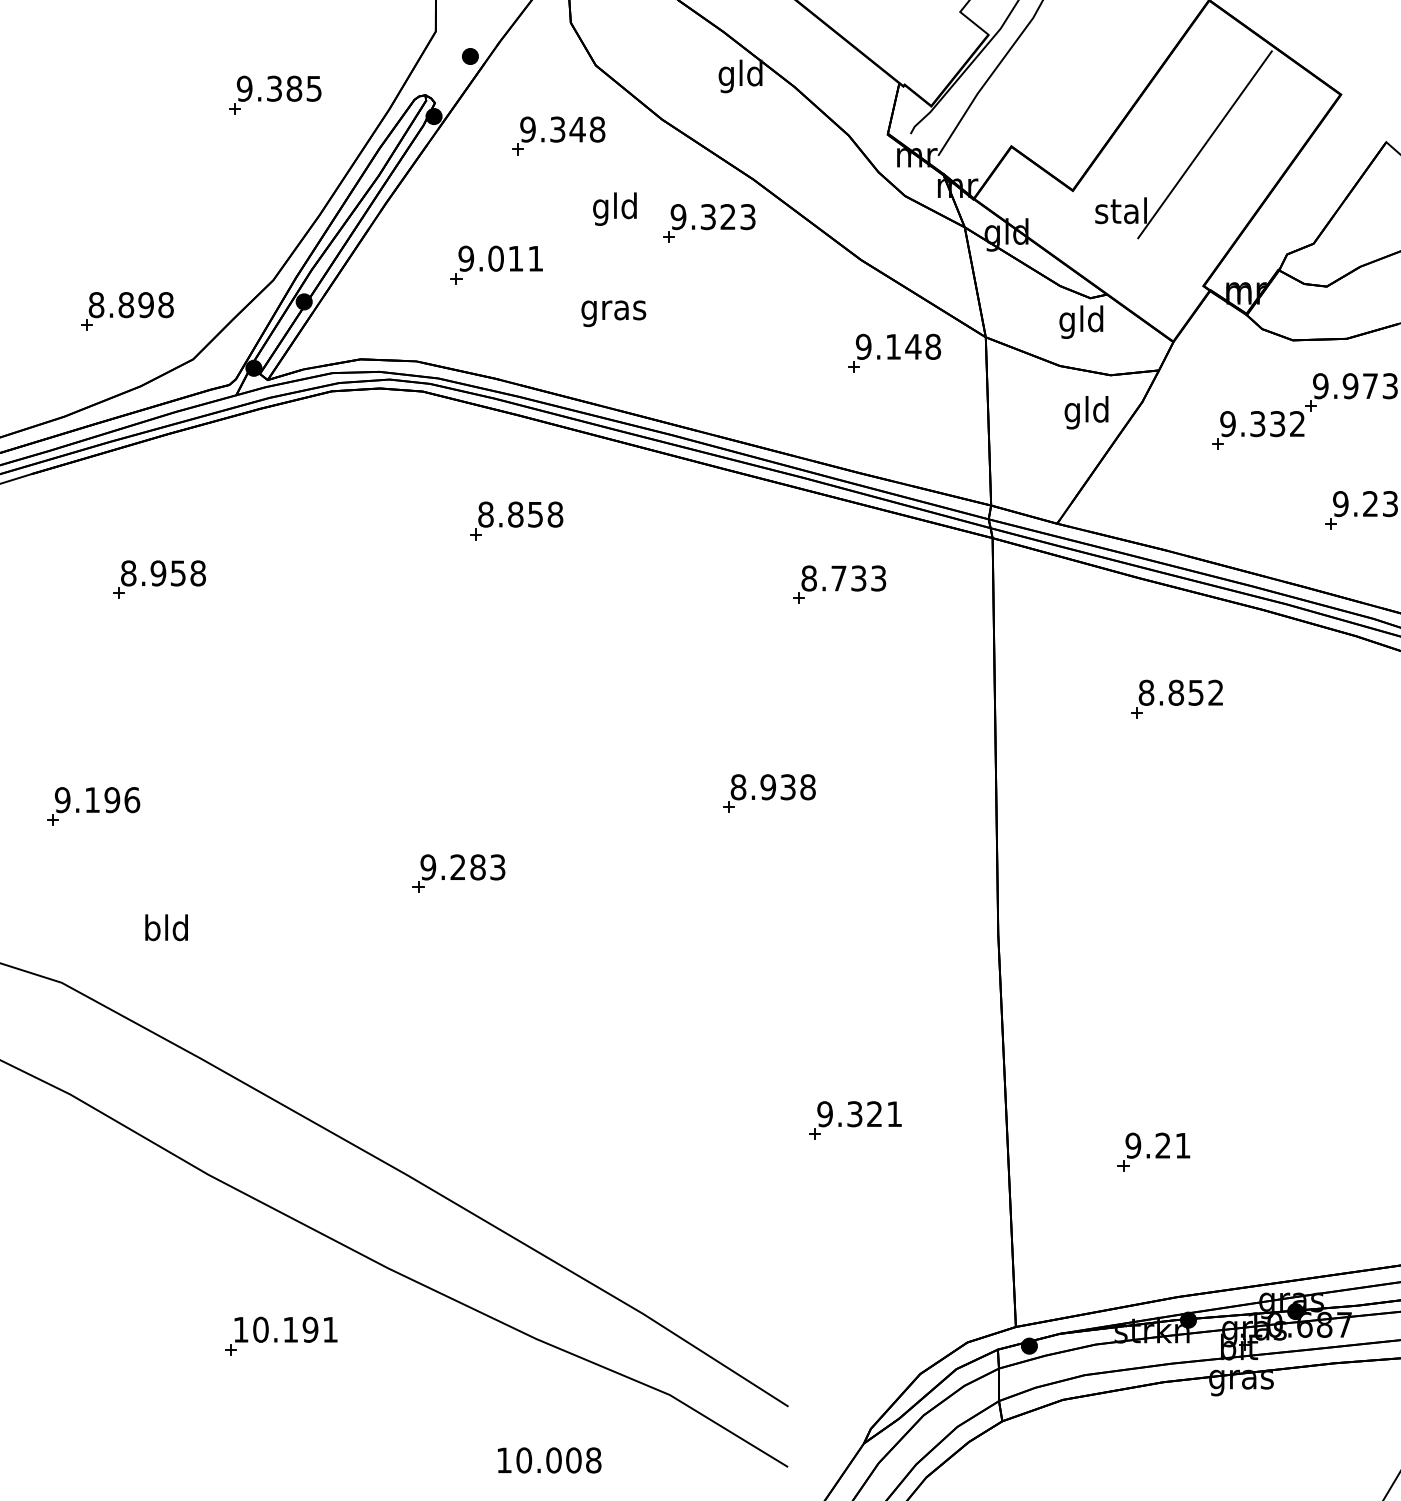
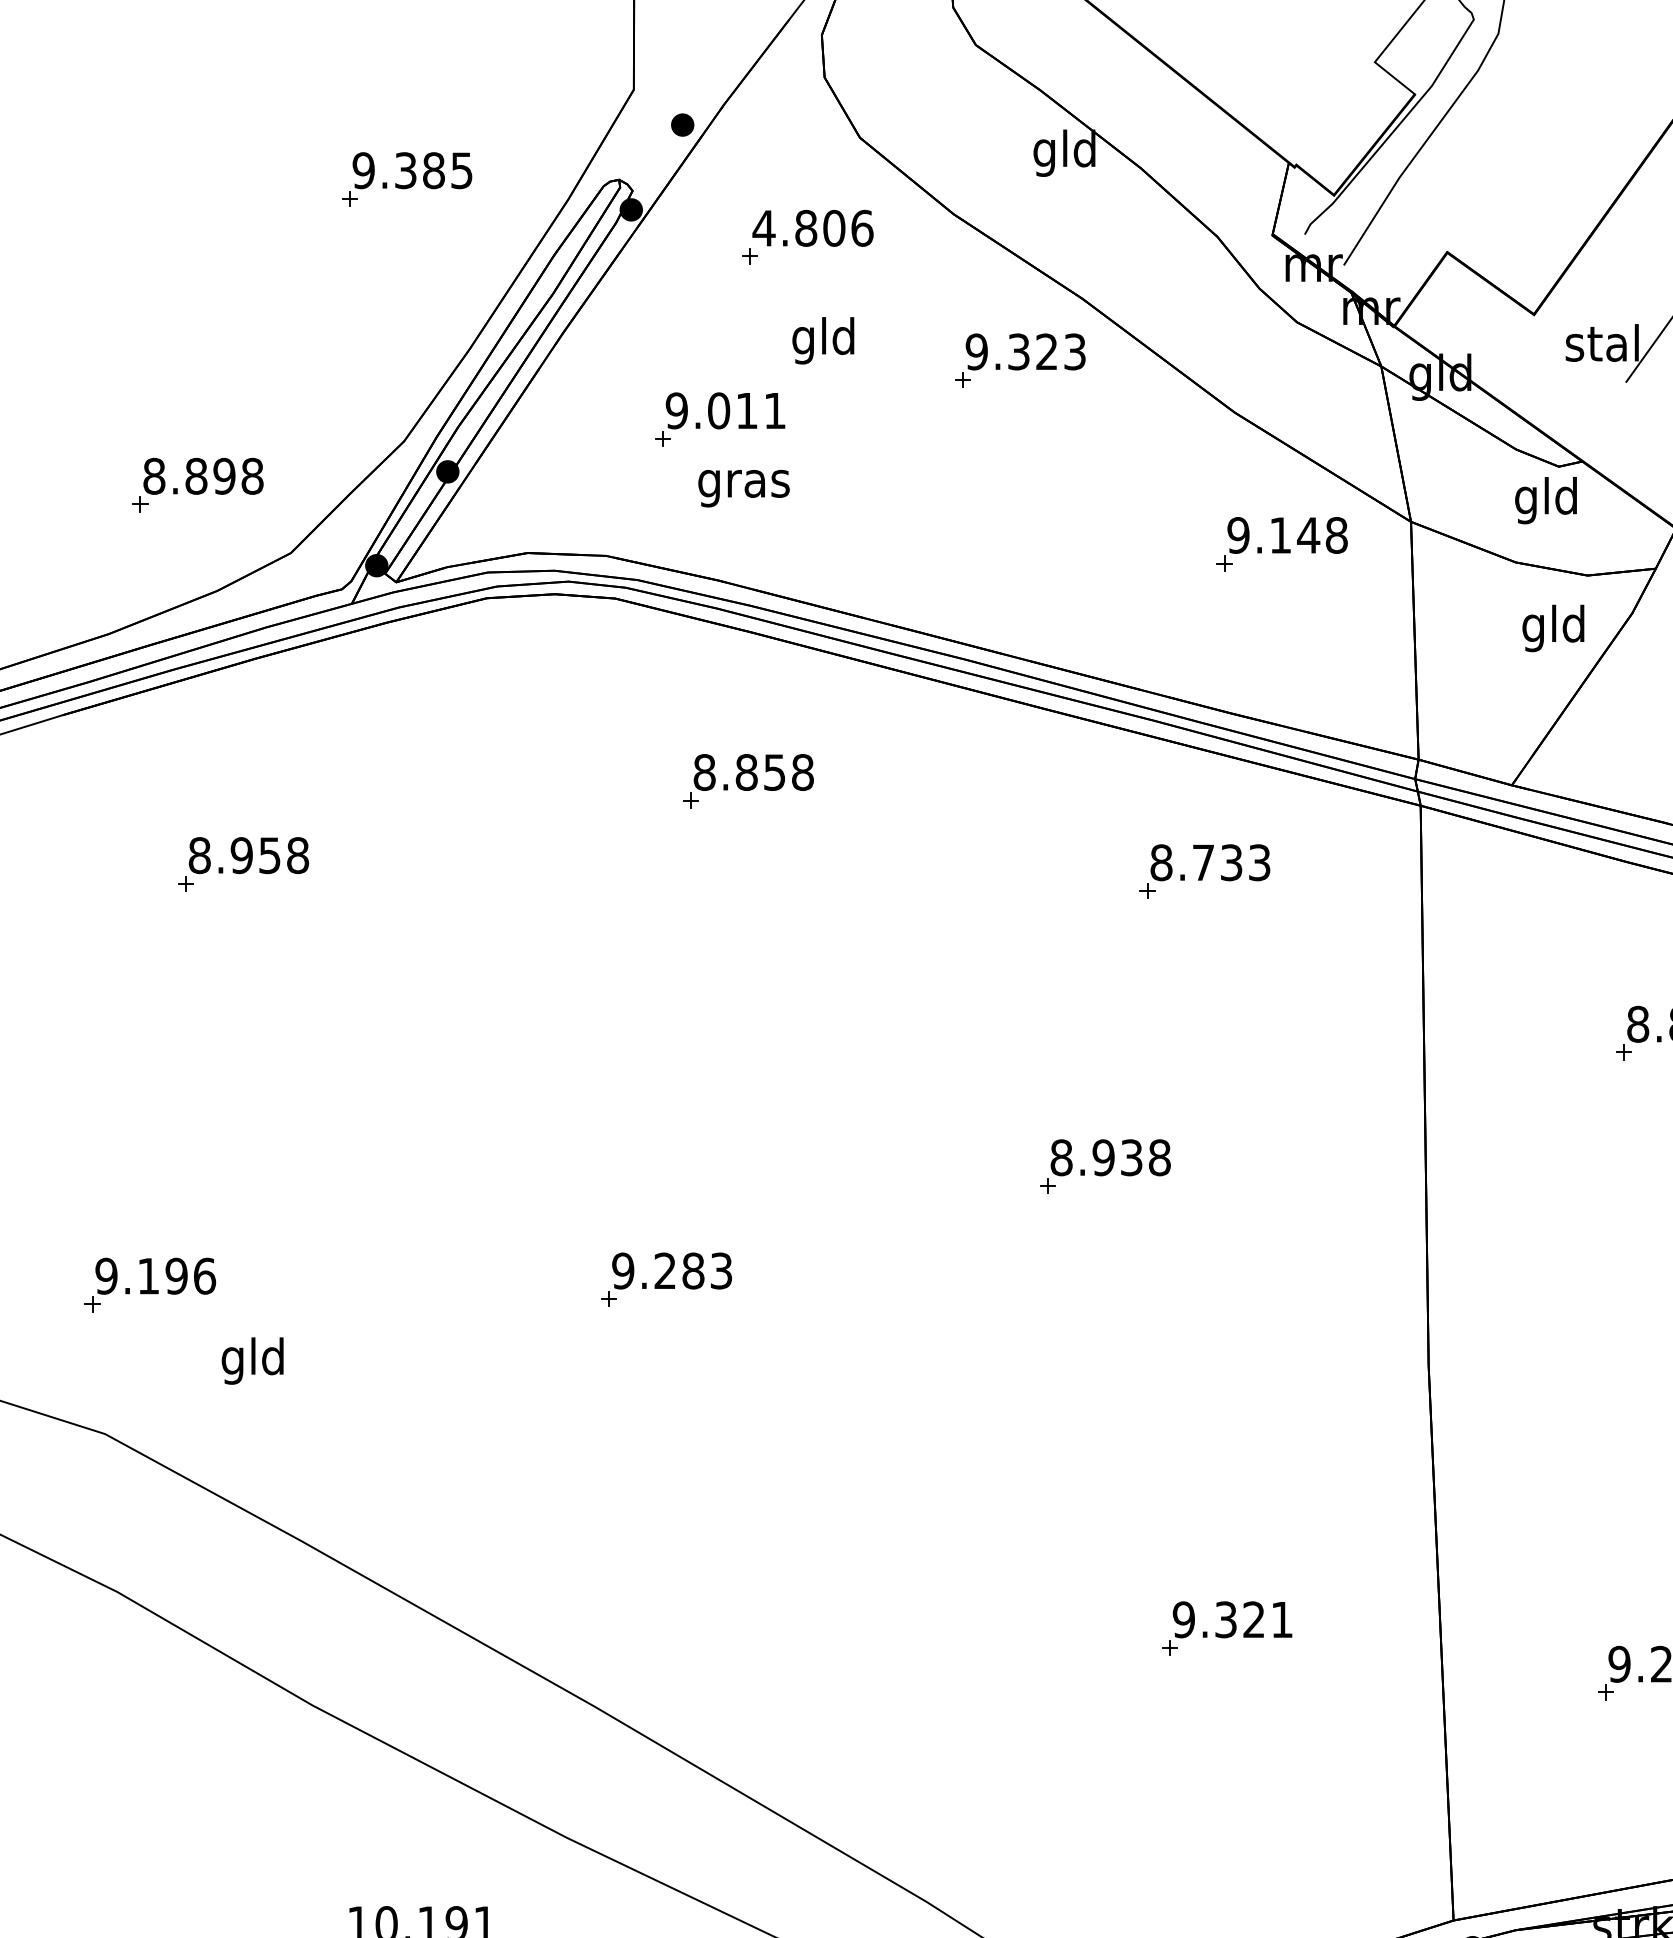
text: (562, 129) -> (812, 228), 9.348 -> 4.806
text: (614, 208) -> (822, 339), moved
text: (613, 313) -> (743, 488), moved
part: (93, 806) -> (150, 1285), moved
text: (152, 930) -> (233, 1360), bld -> gld

